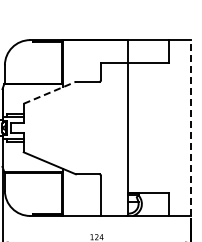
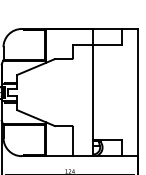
line: (50, 92) -> (36, 66), dashed -> solid
line: (191, 128) -> (138, 92), dashed -> solid

